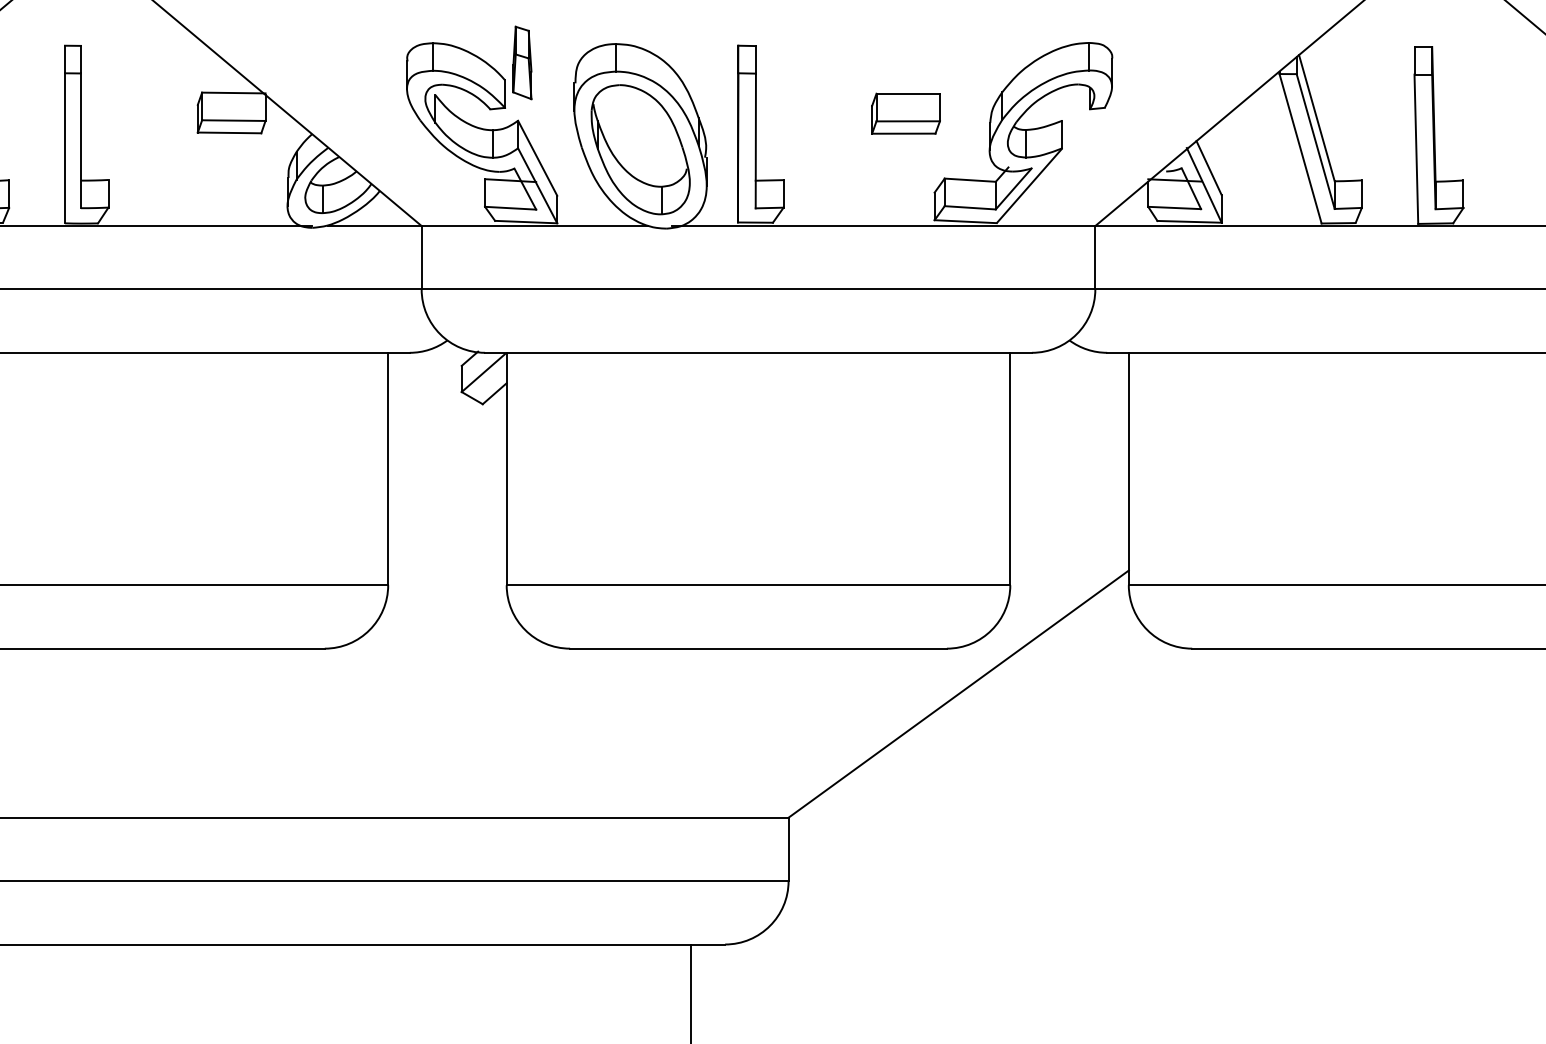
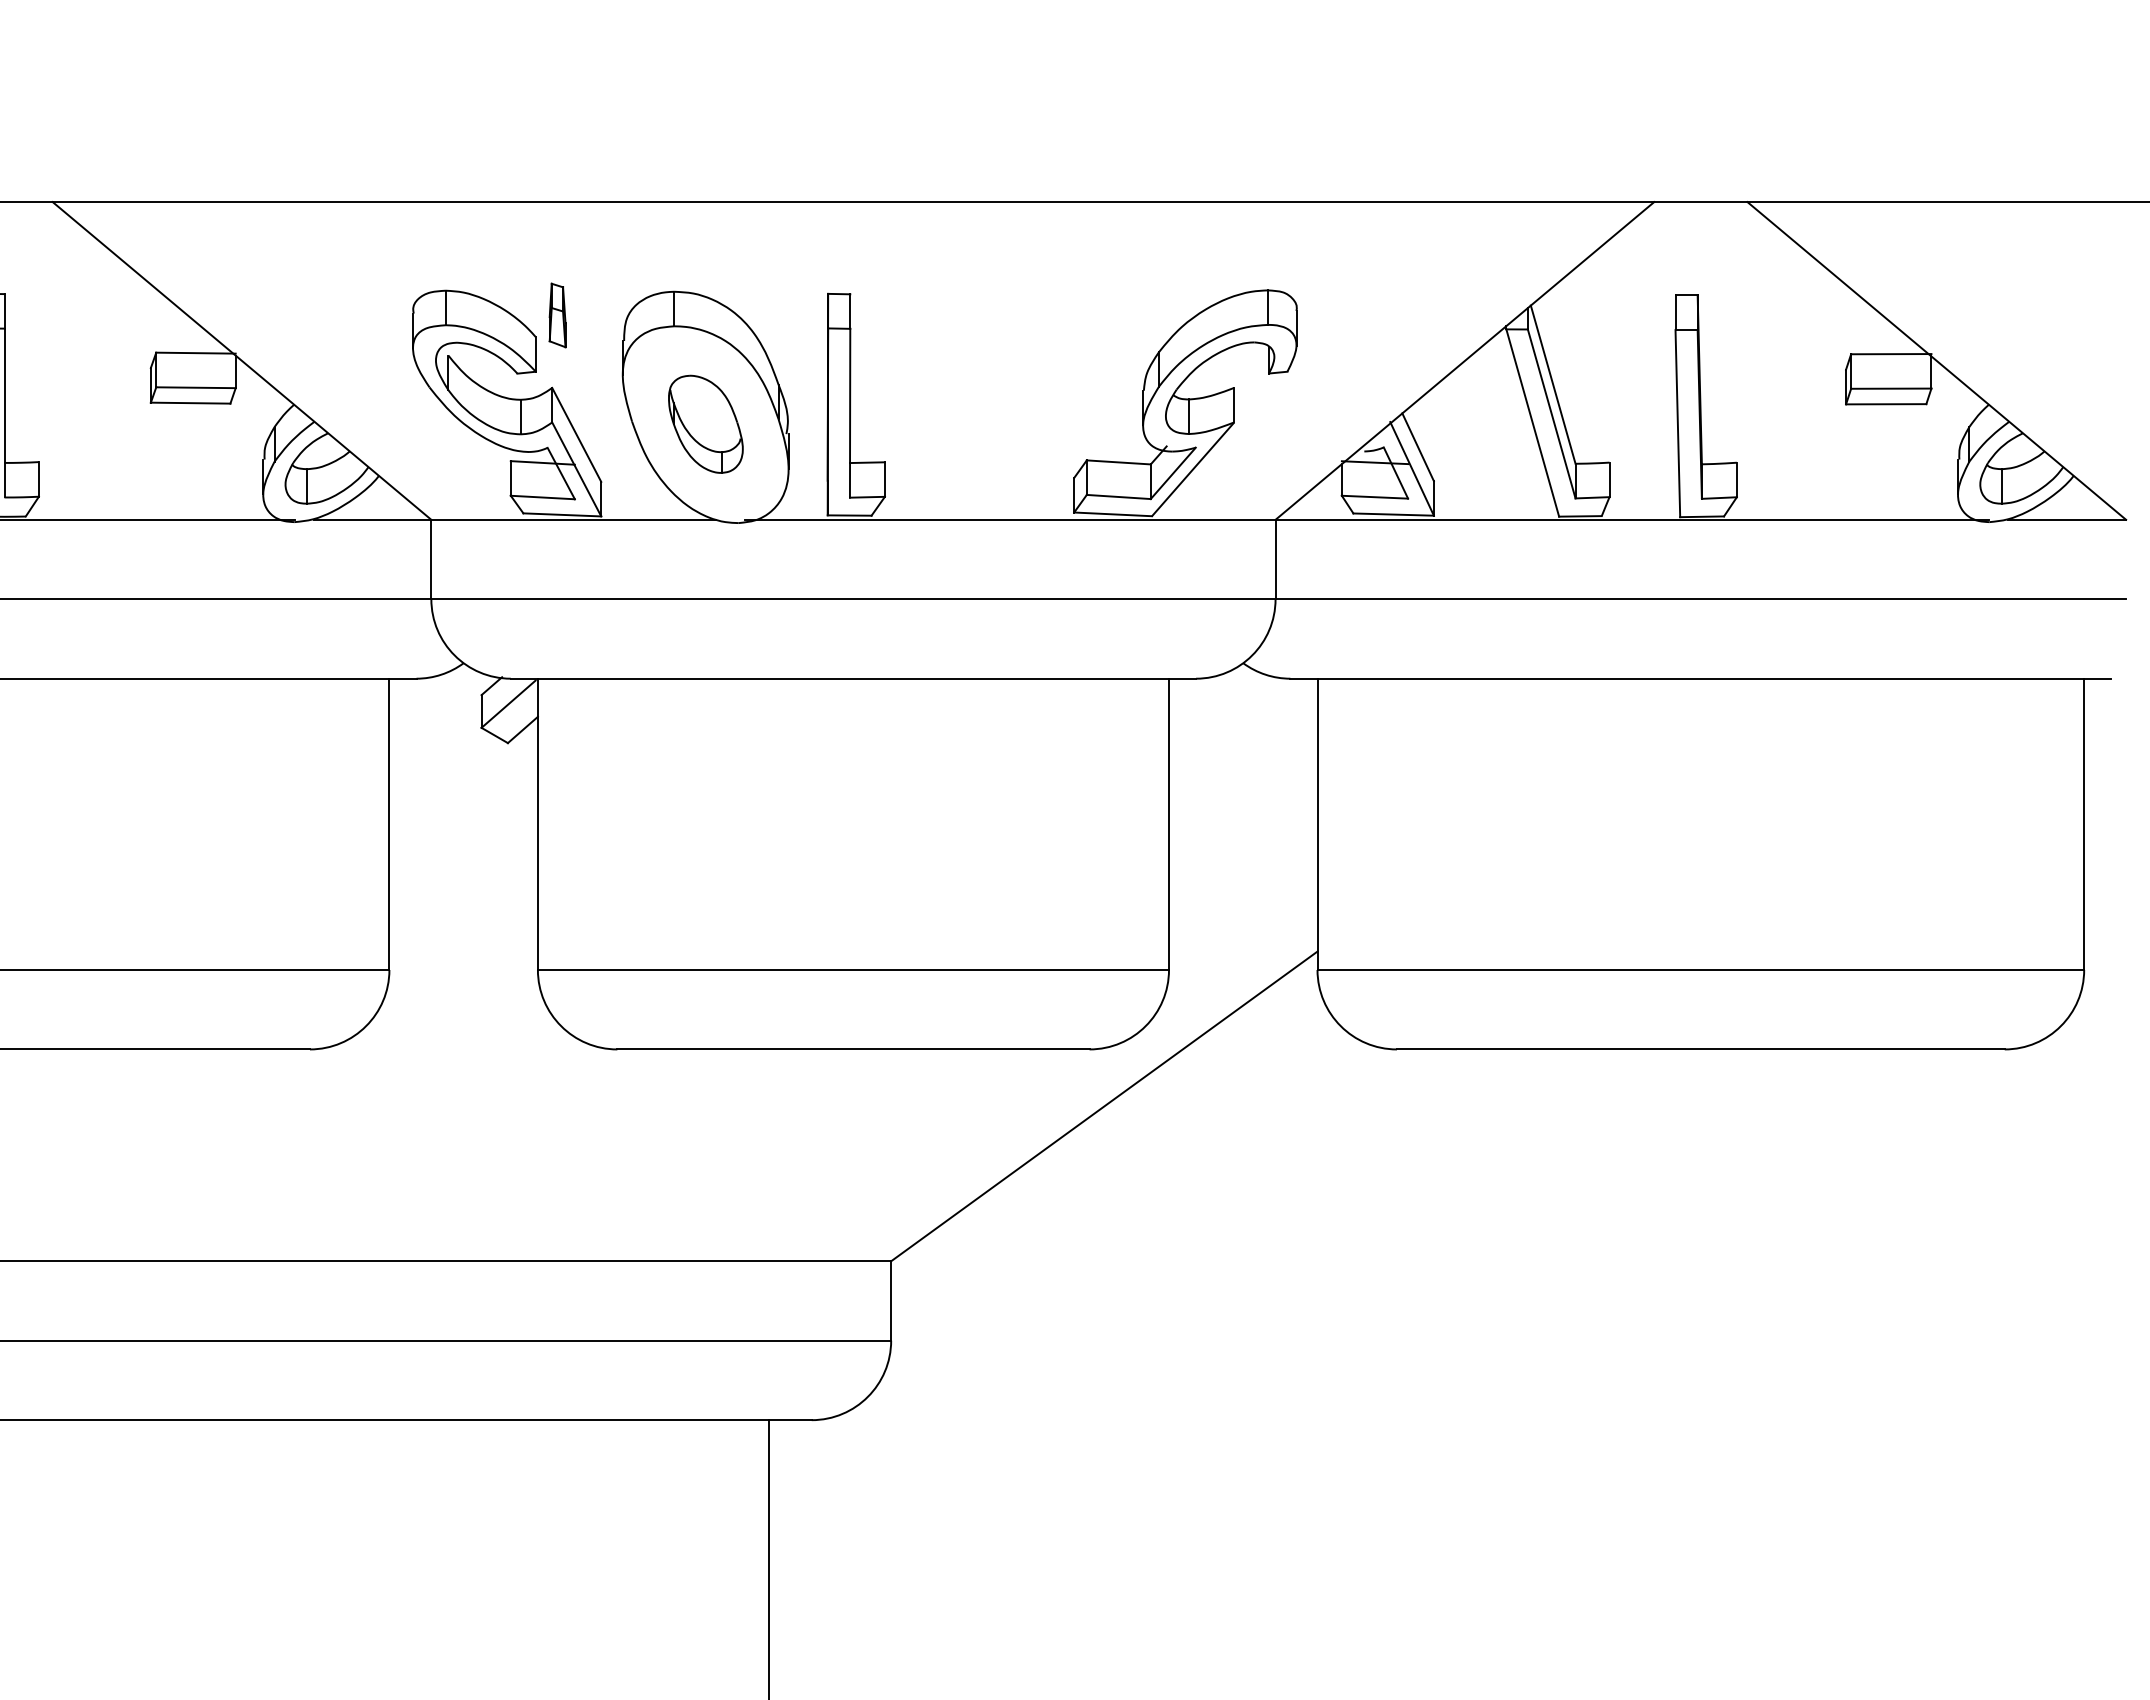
part: (522, 62) -> (557, 315), size x0.7
part: (905, 114) -> (1037, 379), removed
part: (640, 149) -> (705, 424), size x0.6

